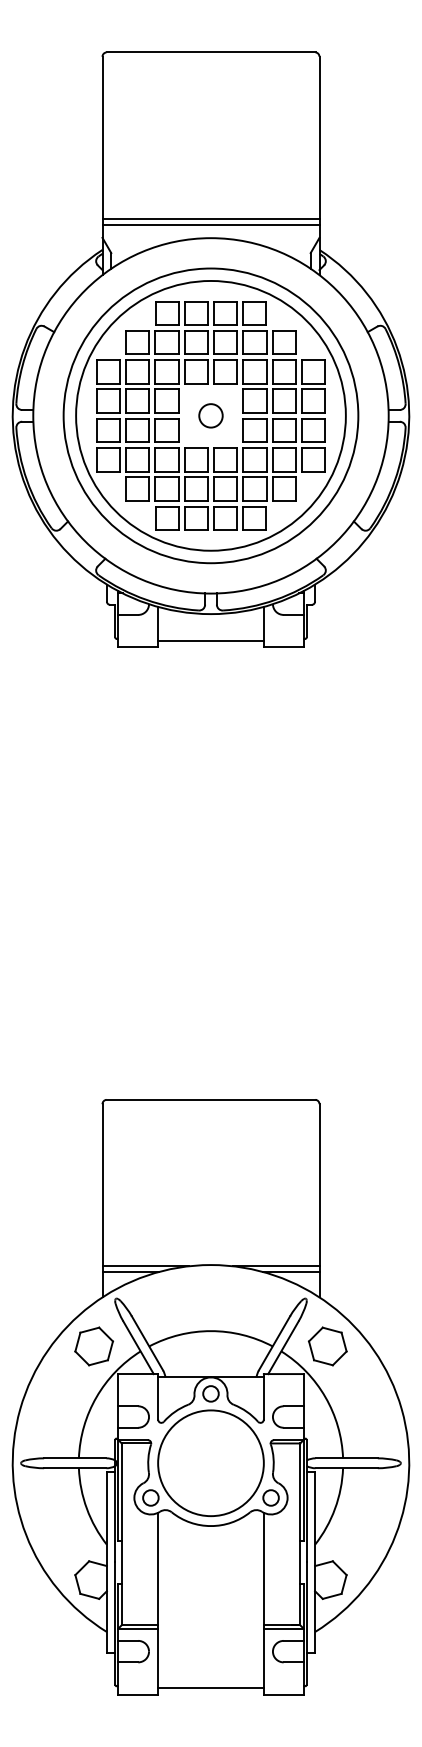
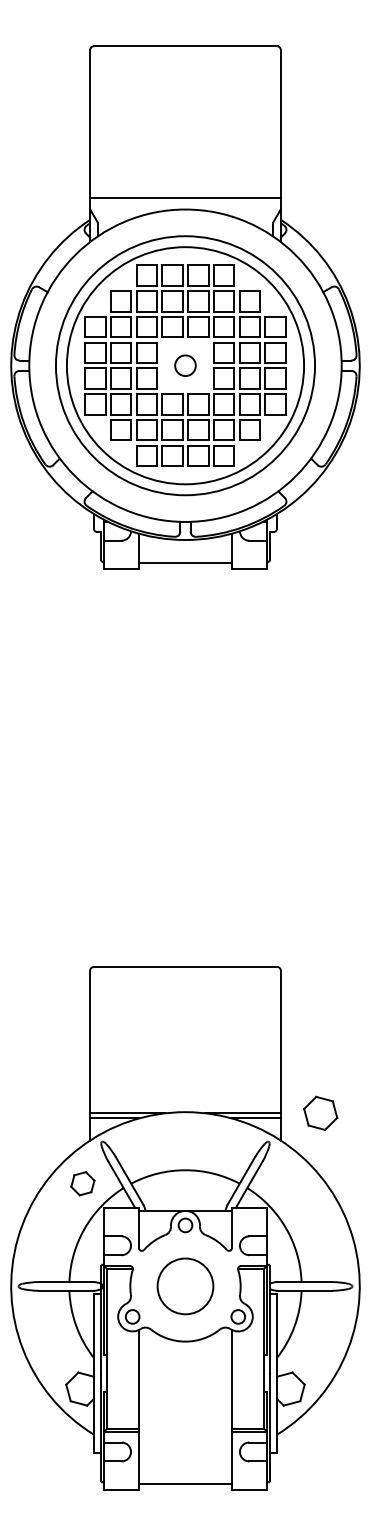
line: (210, 218) -> (185, 192), removed
part: (94, 1346) -> (83, 1183), size x0.7
part: (327, 1346) -> (320, 1113), moved
circle: (210, 1463) -> (185, 1286), size x0.6

